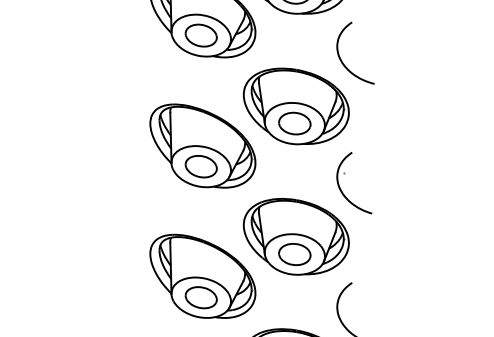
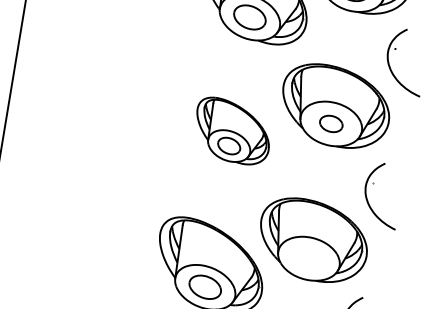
part: (294, 123) -> (330, 123), size x0.7
part: (202, 145) -> (232, 130), size x0.7
part: (294, 254) -> (308, 258), removed

